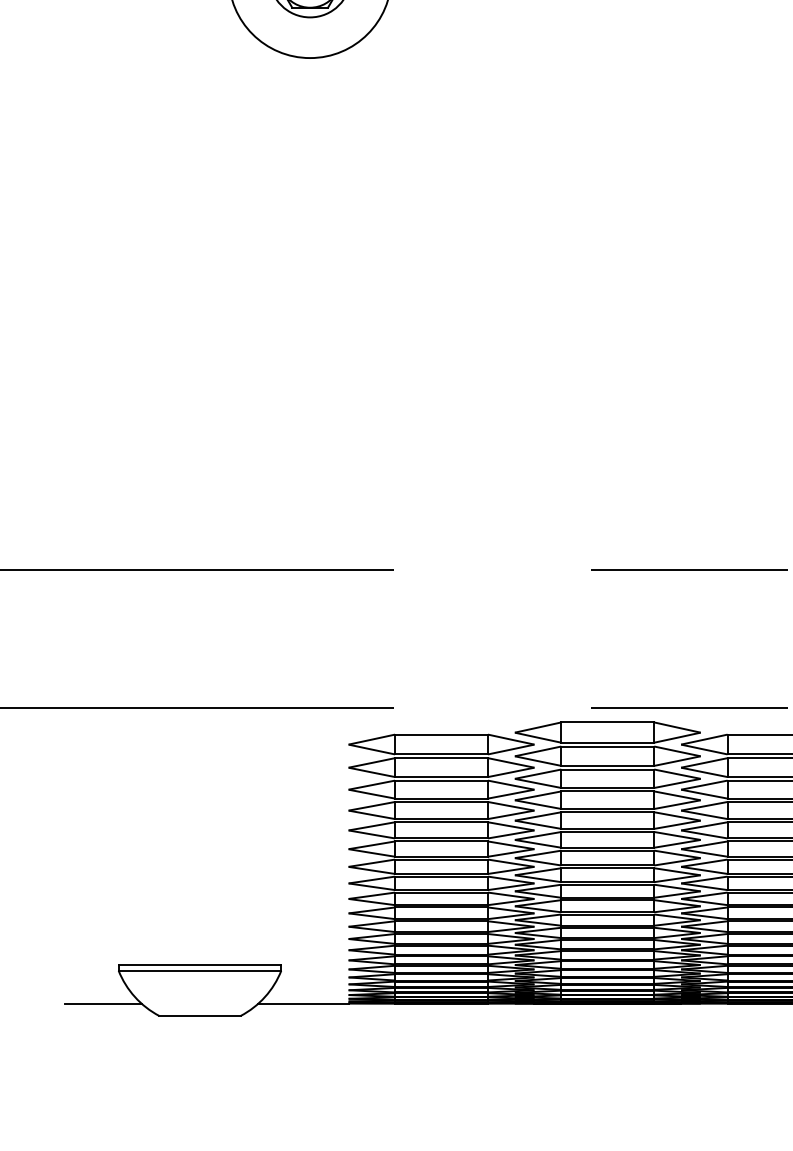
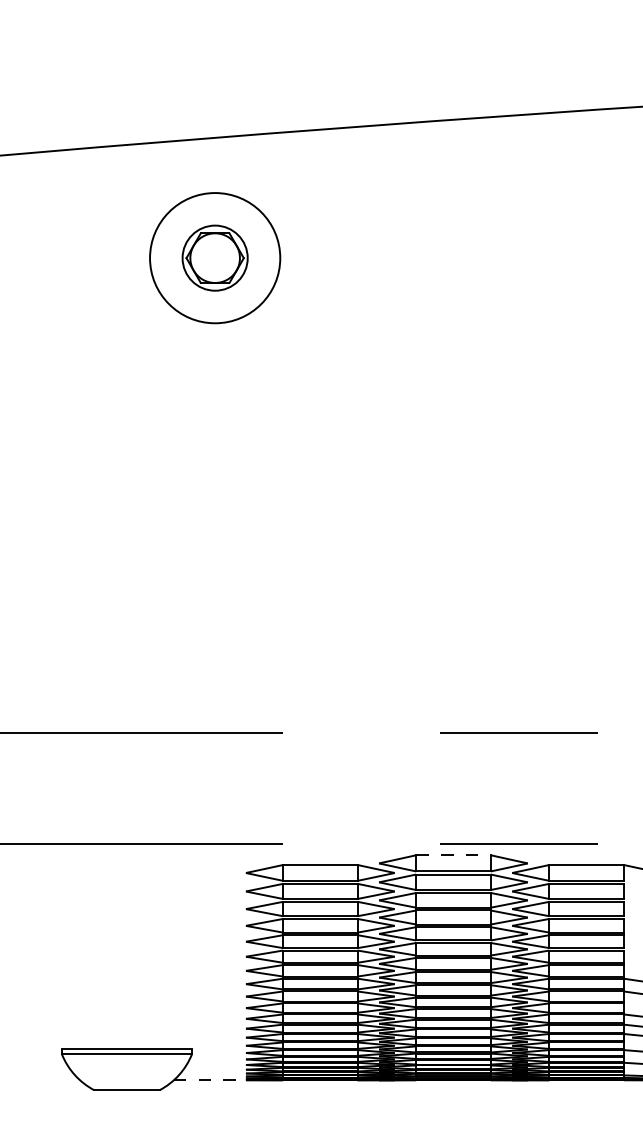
line: (607, 722) -> (453, 855), solid -> dashed
line: (103, 1003) -> (49, 1080), removed
line: (304, 1003) -> (210, 1080), solid -> dashed

